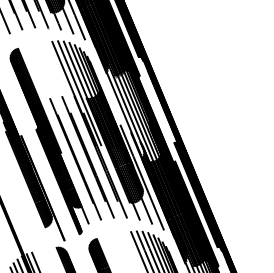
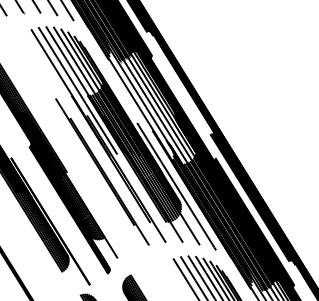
line: (75, 159) -> (86, 177), removed

